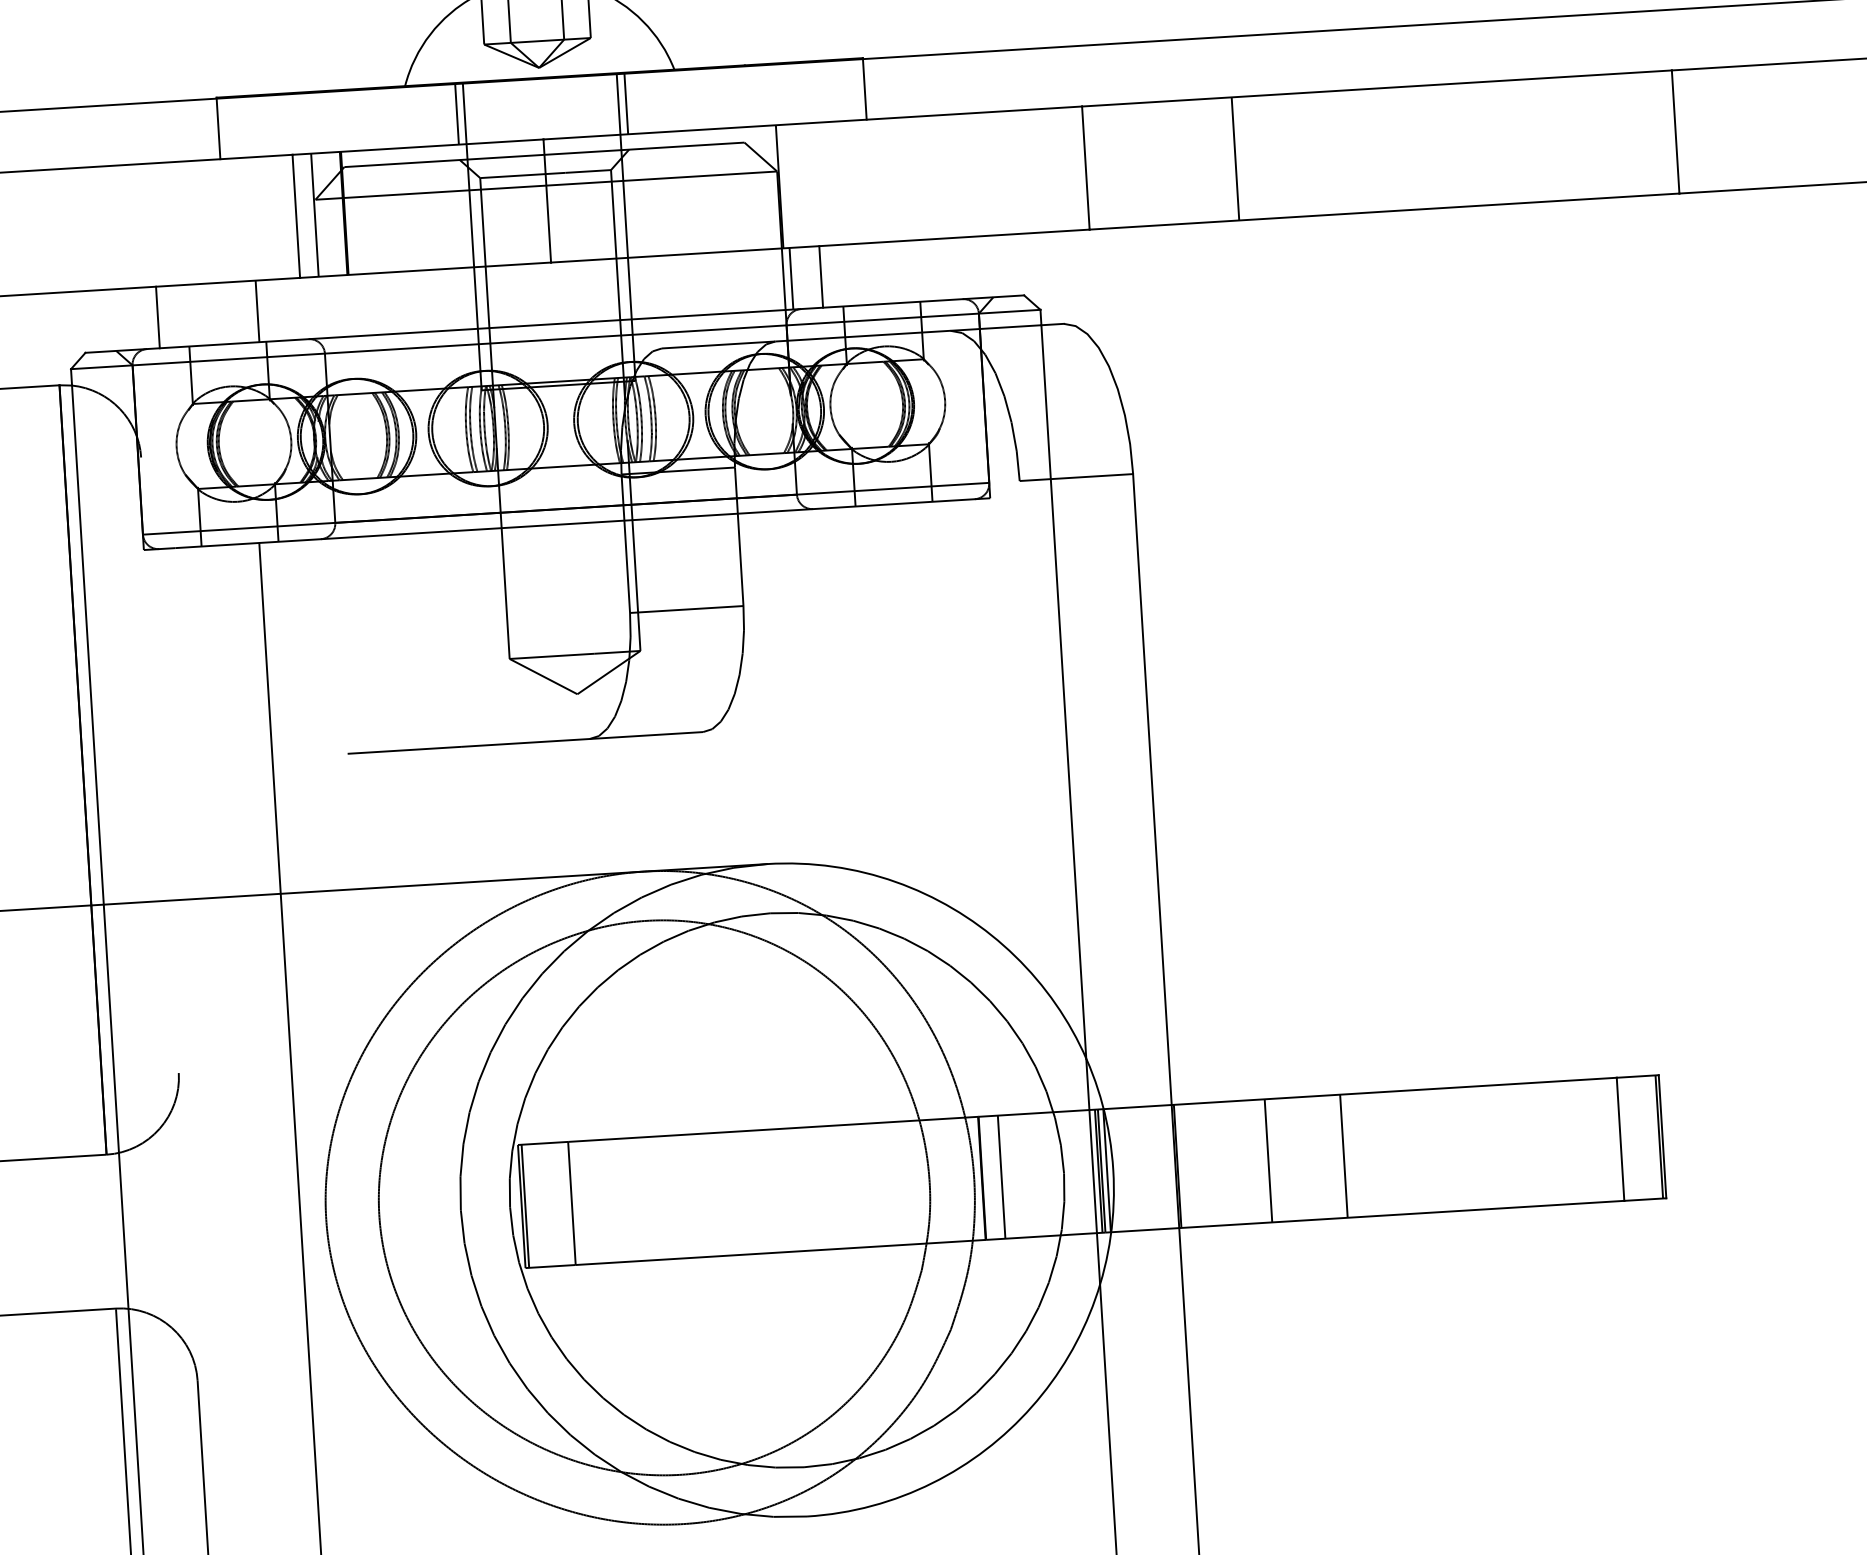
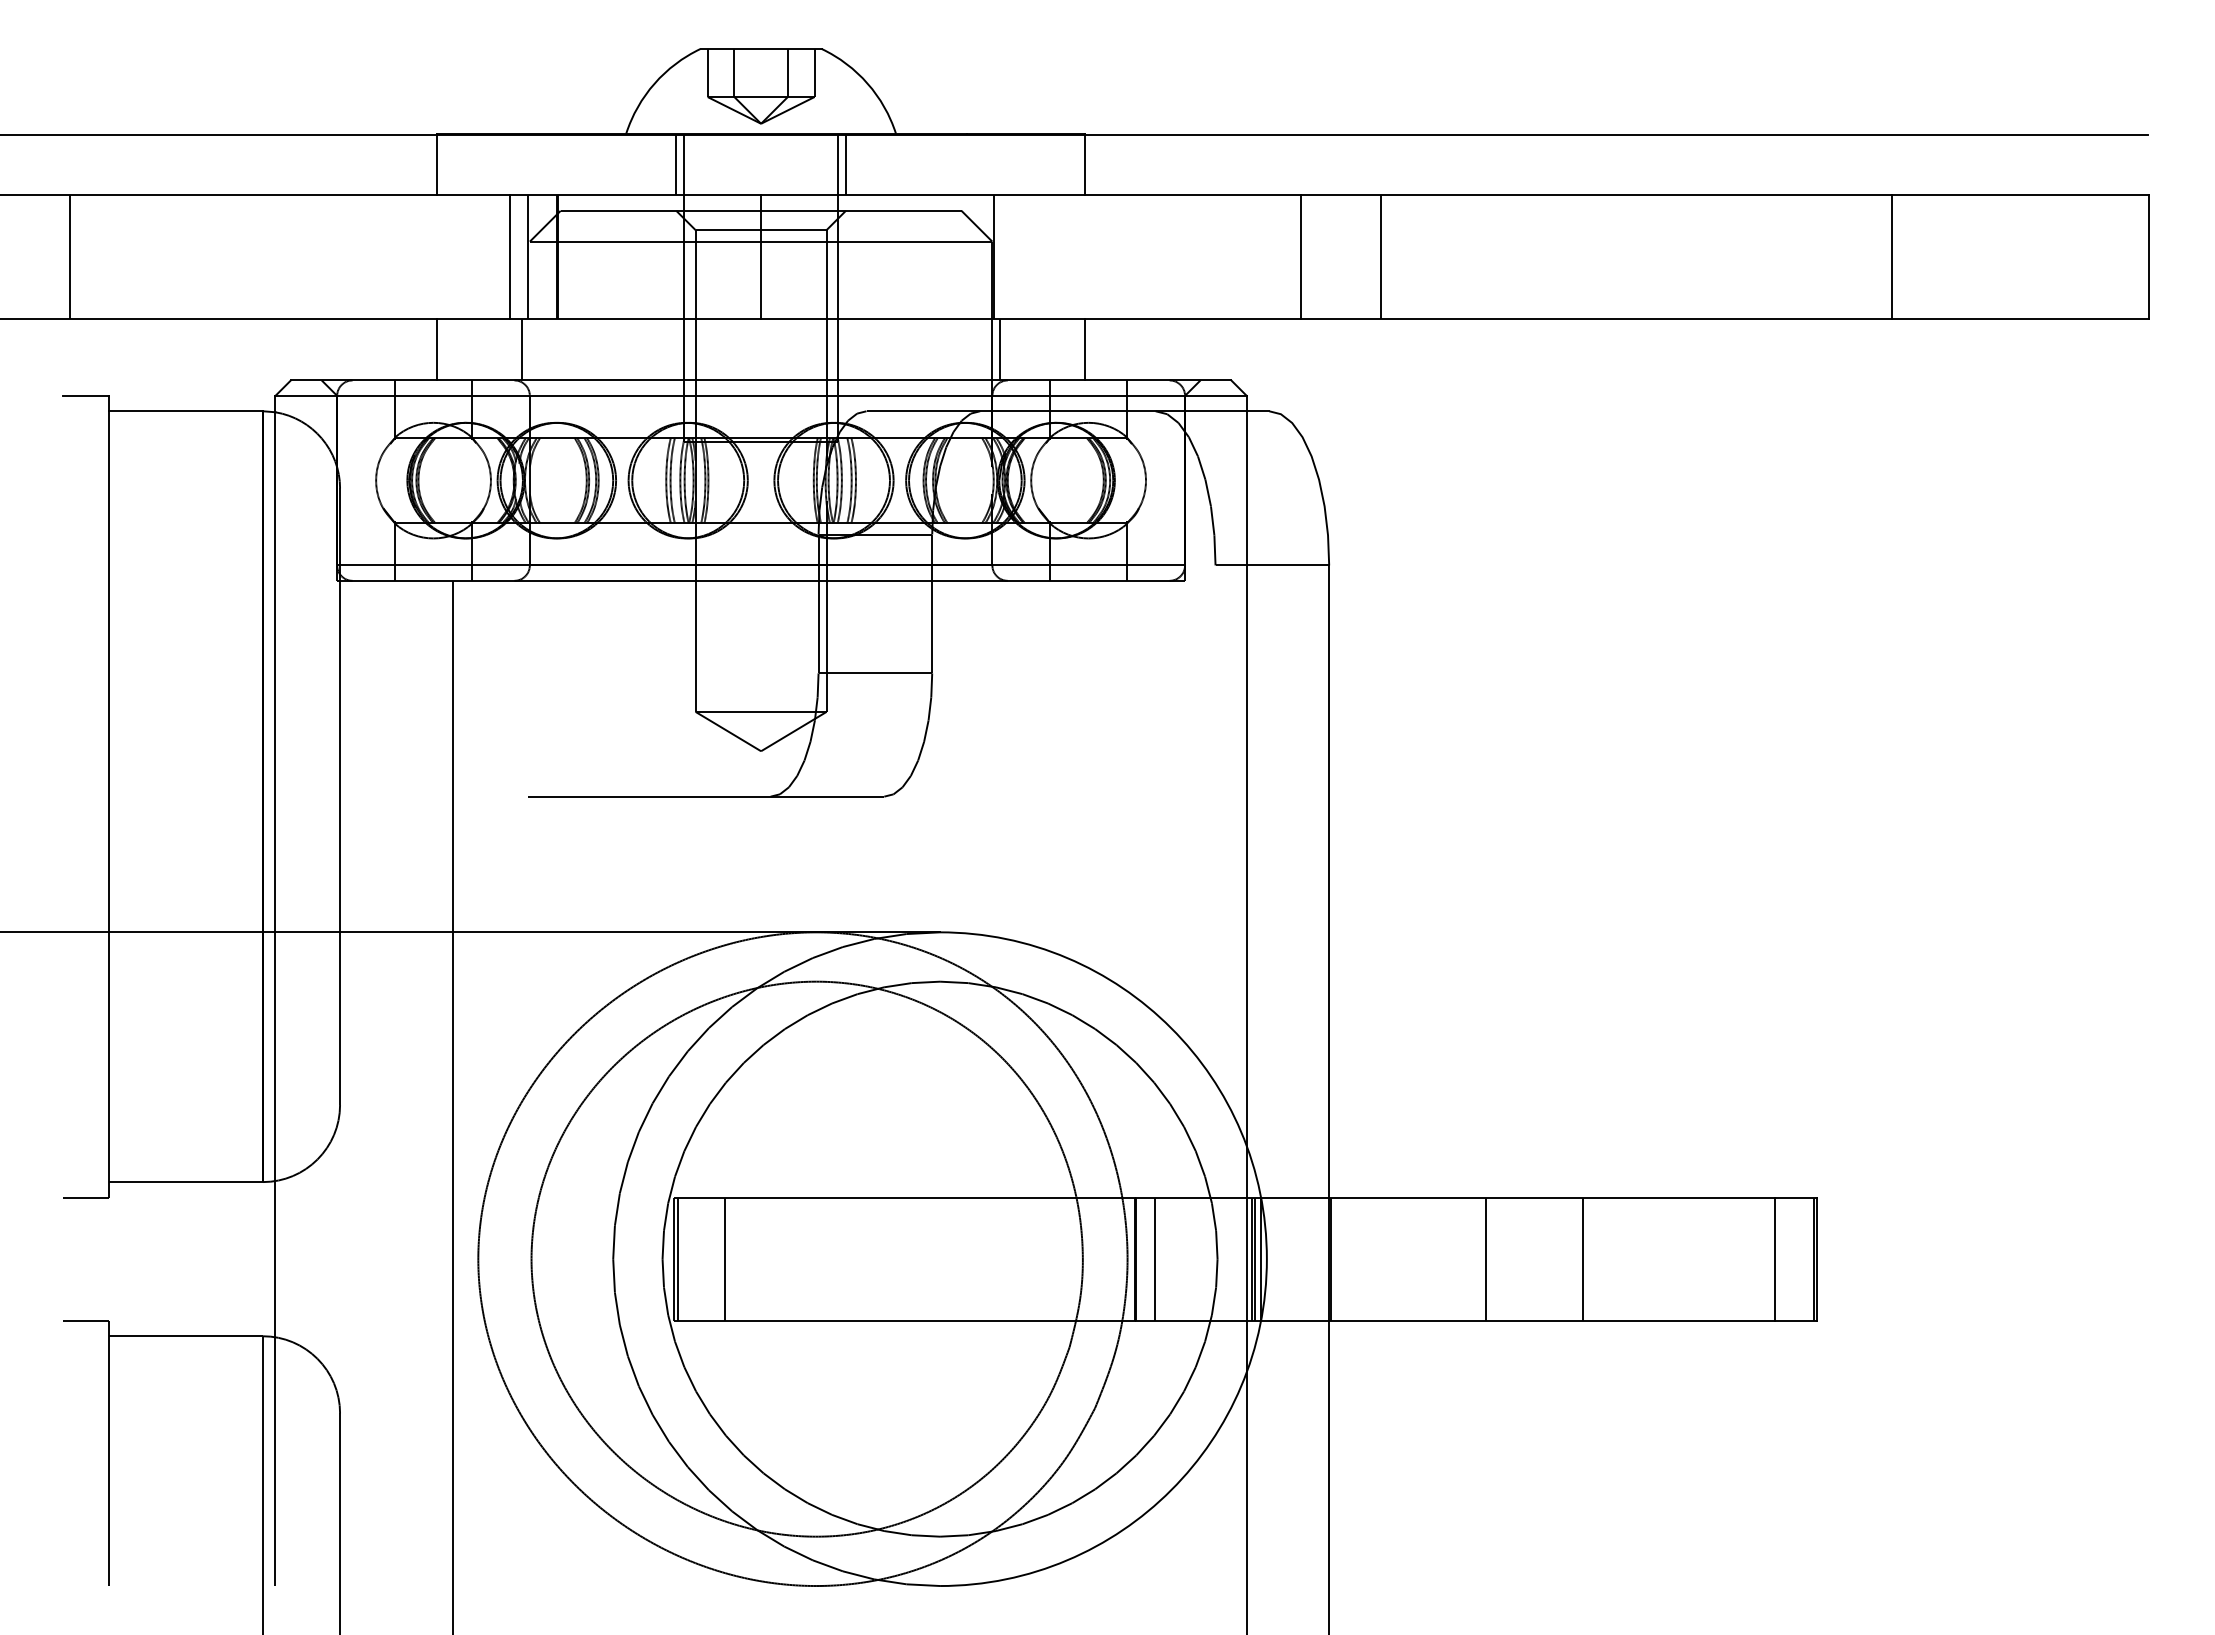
line: (1235, 158) -> (1380, 256), moved
line: (820, 276) -> (1084, 349), moved
line: (257, 311) -> (522, 349), moved
line: (158, 317) -> (437, 349), moved
line: (160, 765) -> (340, 796), added
line: (1343, 1155) -> (1582, 1258), moved
line: (1268, 1160) -> (1486, 1258), moved

